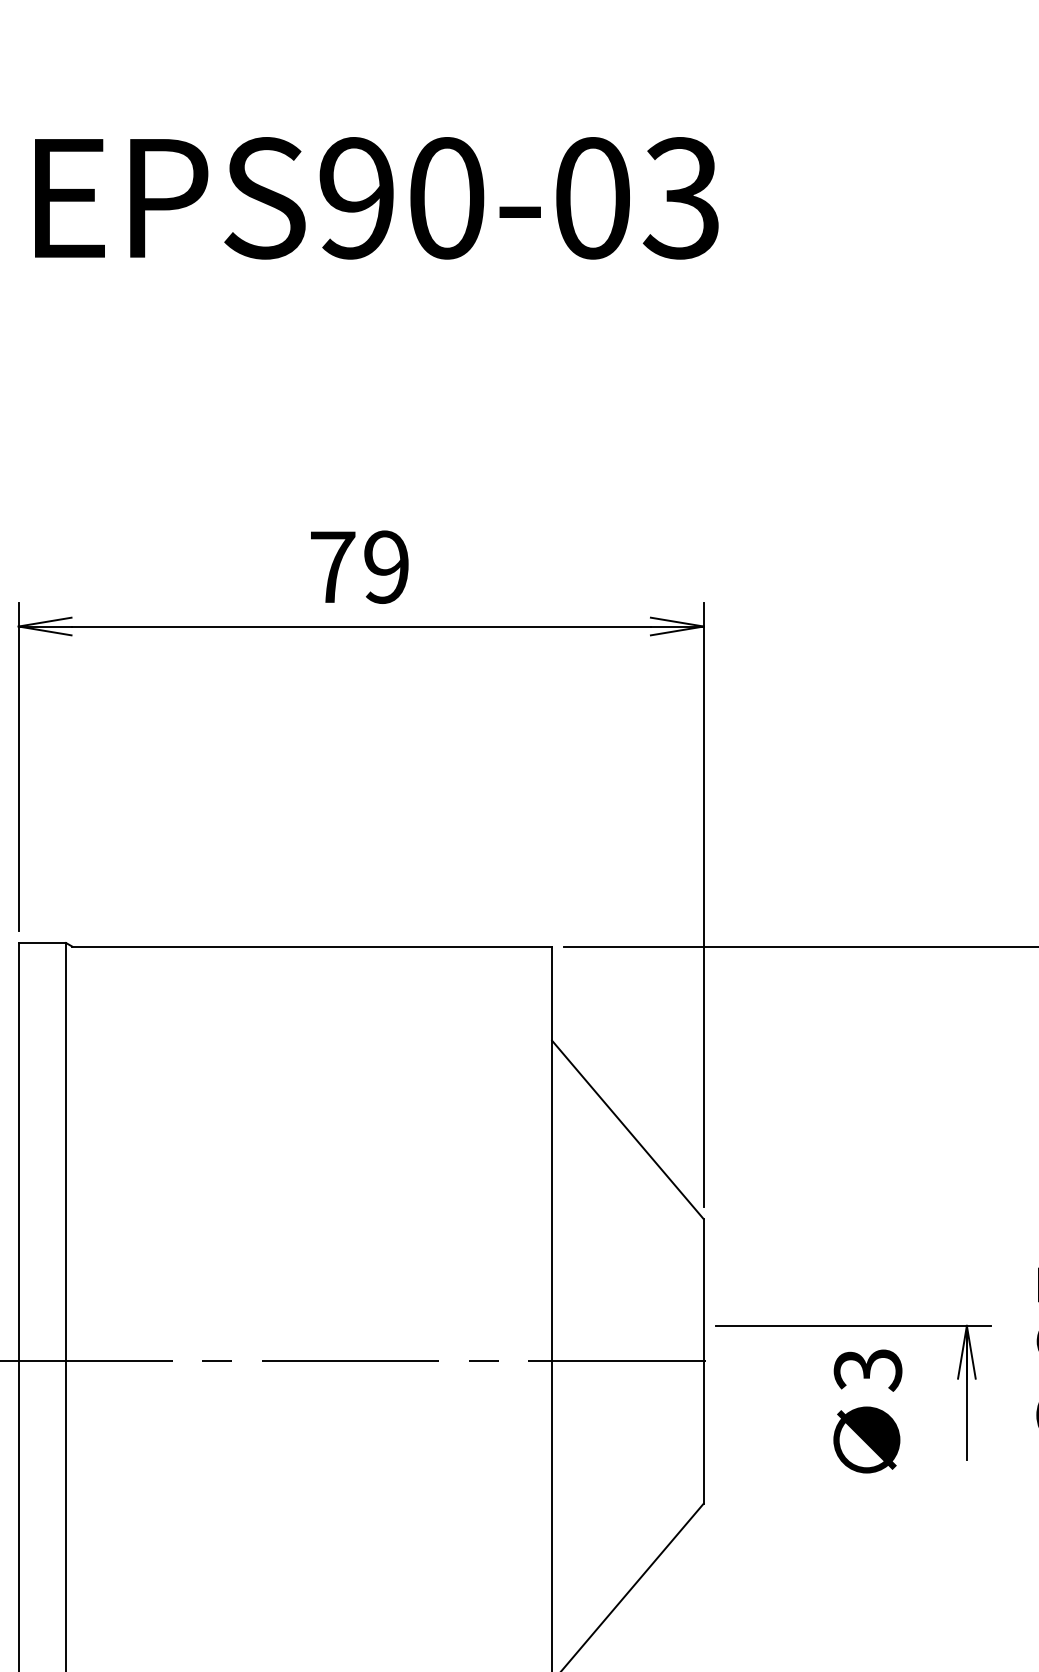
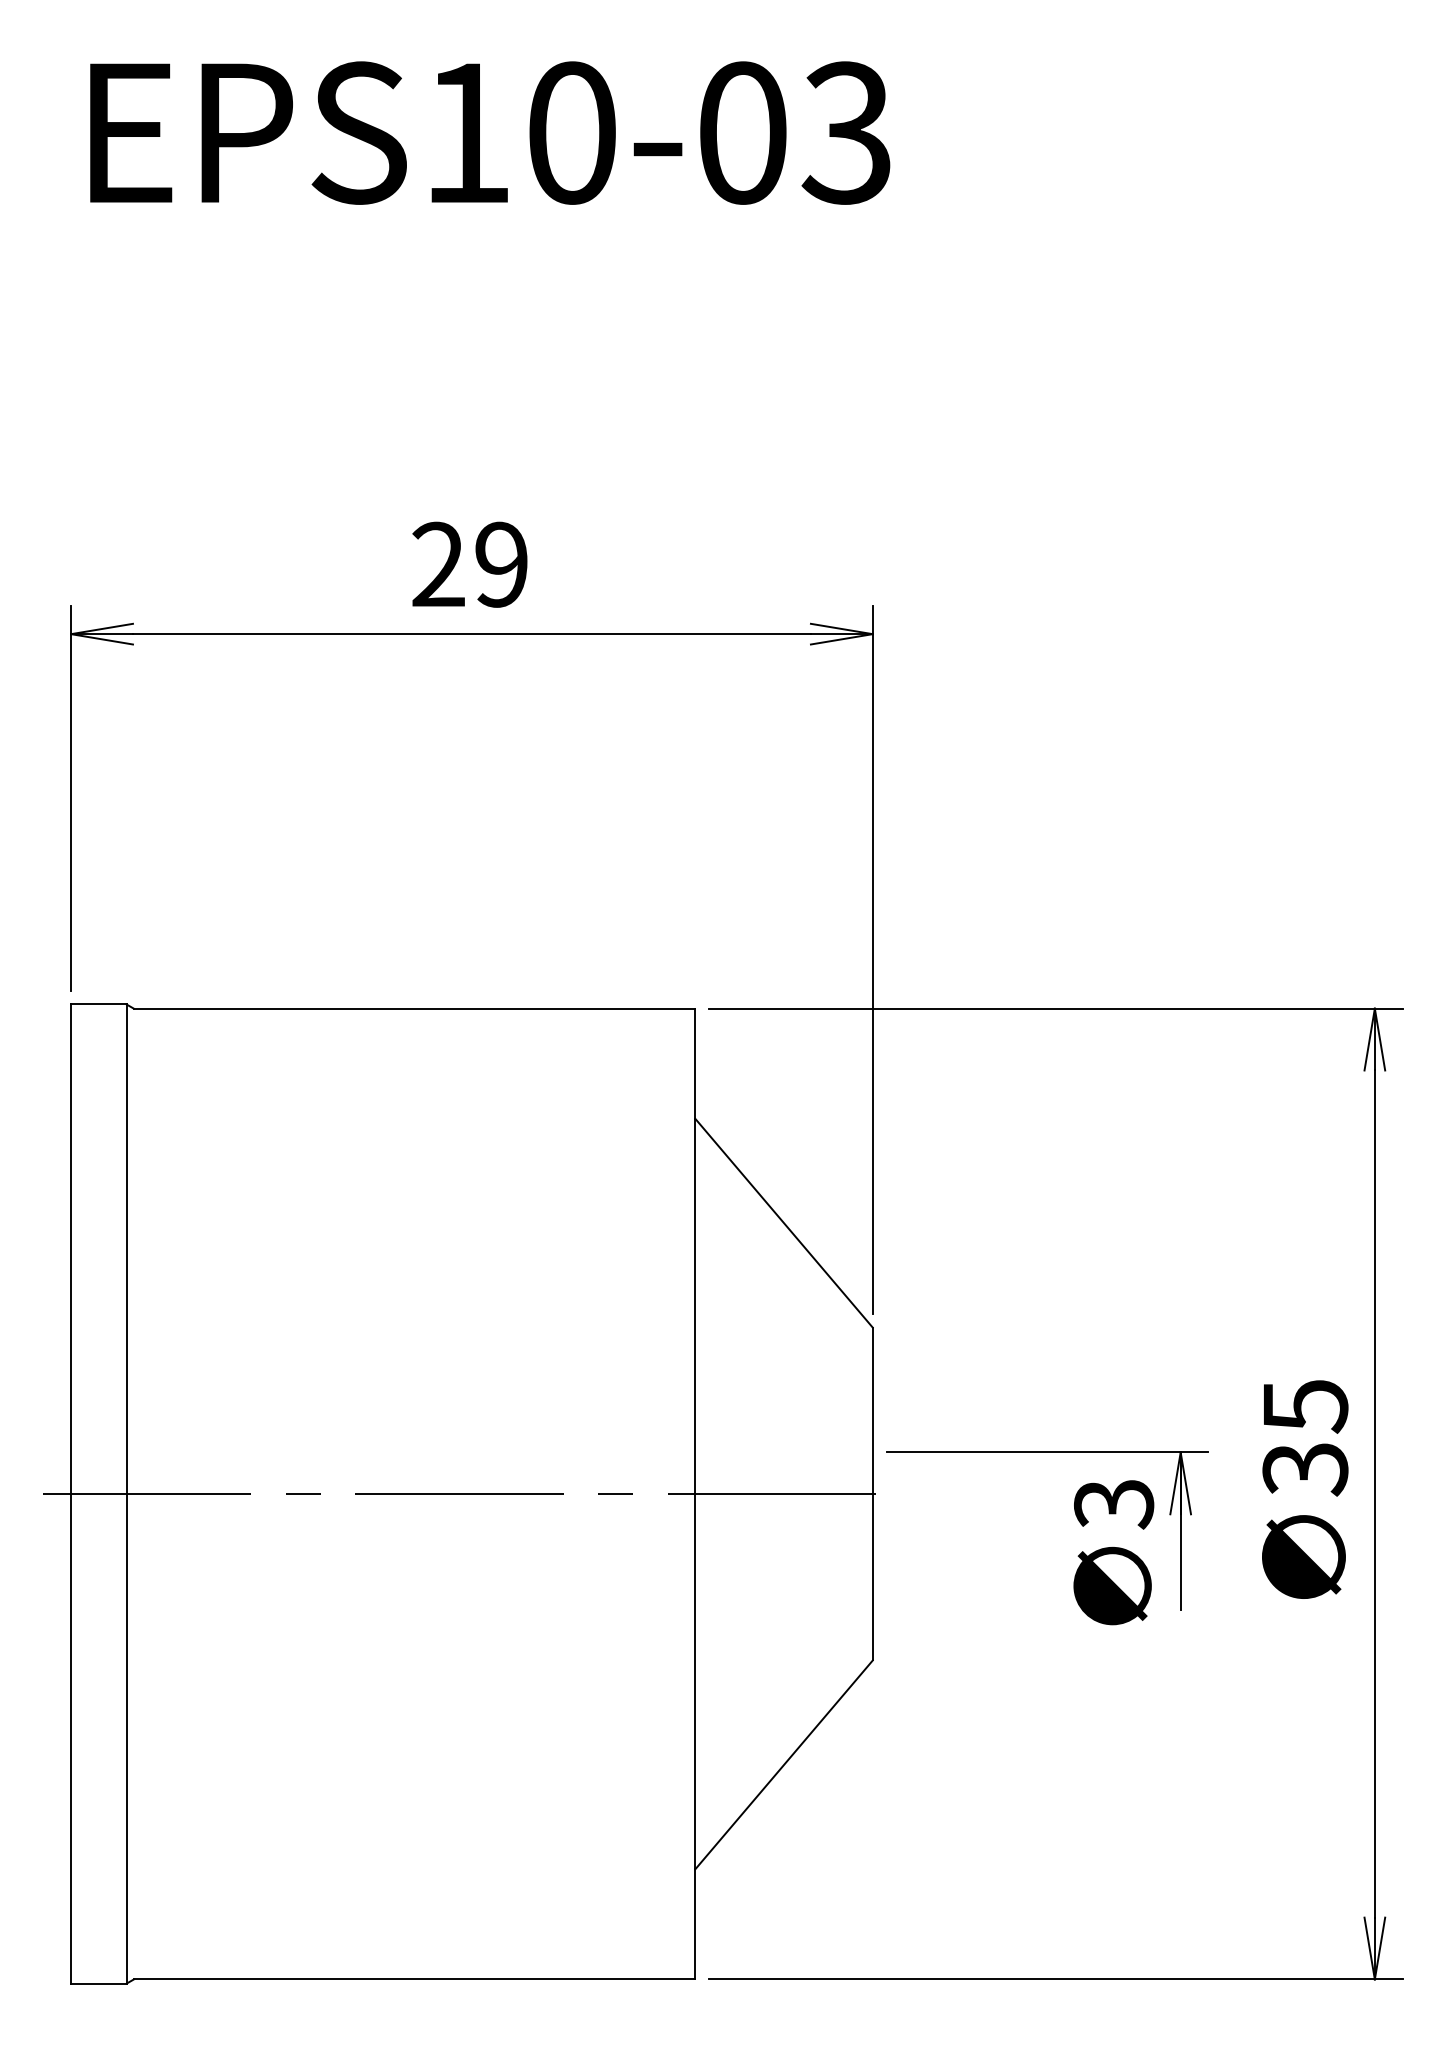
text: (356, 197) -> (466, 132), EPS90-03 -> EPS10-03
text: (332, 566) -> (438, 563), 79 -> 29
text: (867, 1411) -> (1113, 1552), moved

